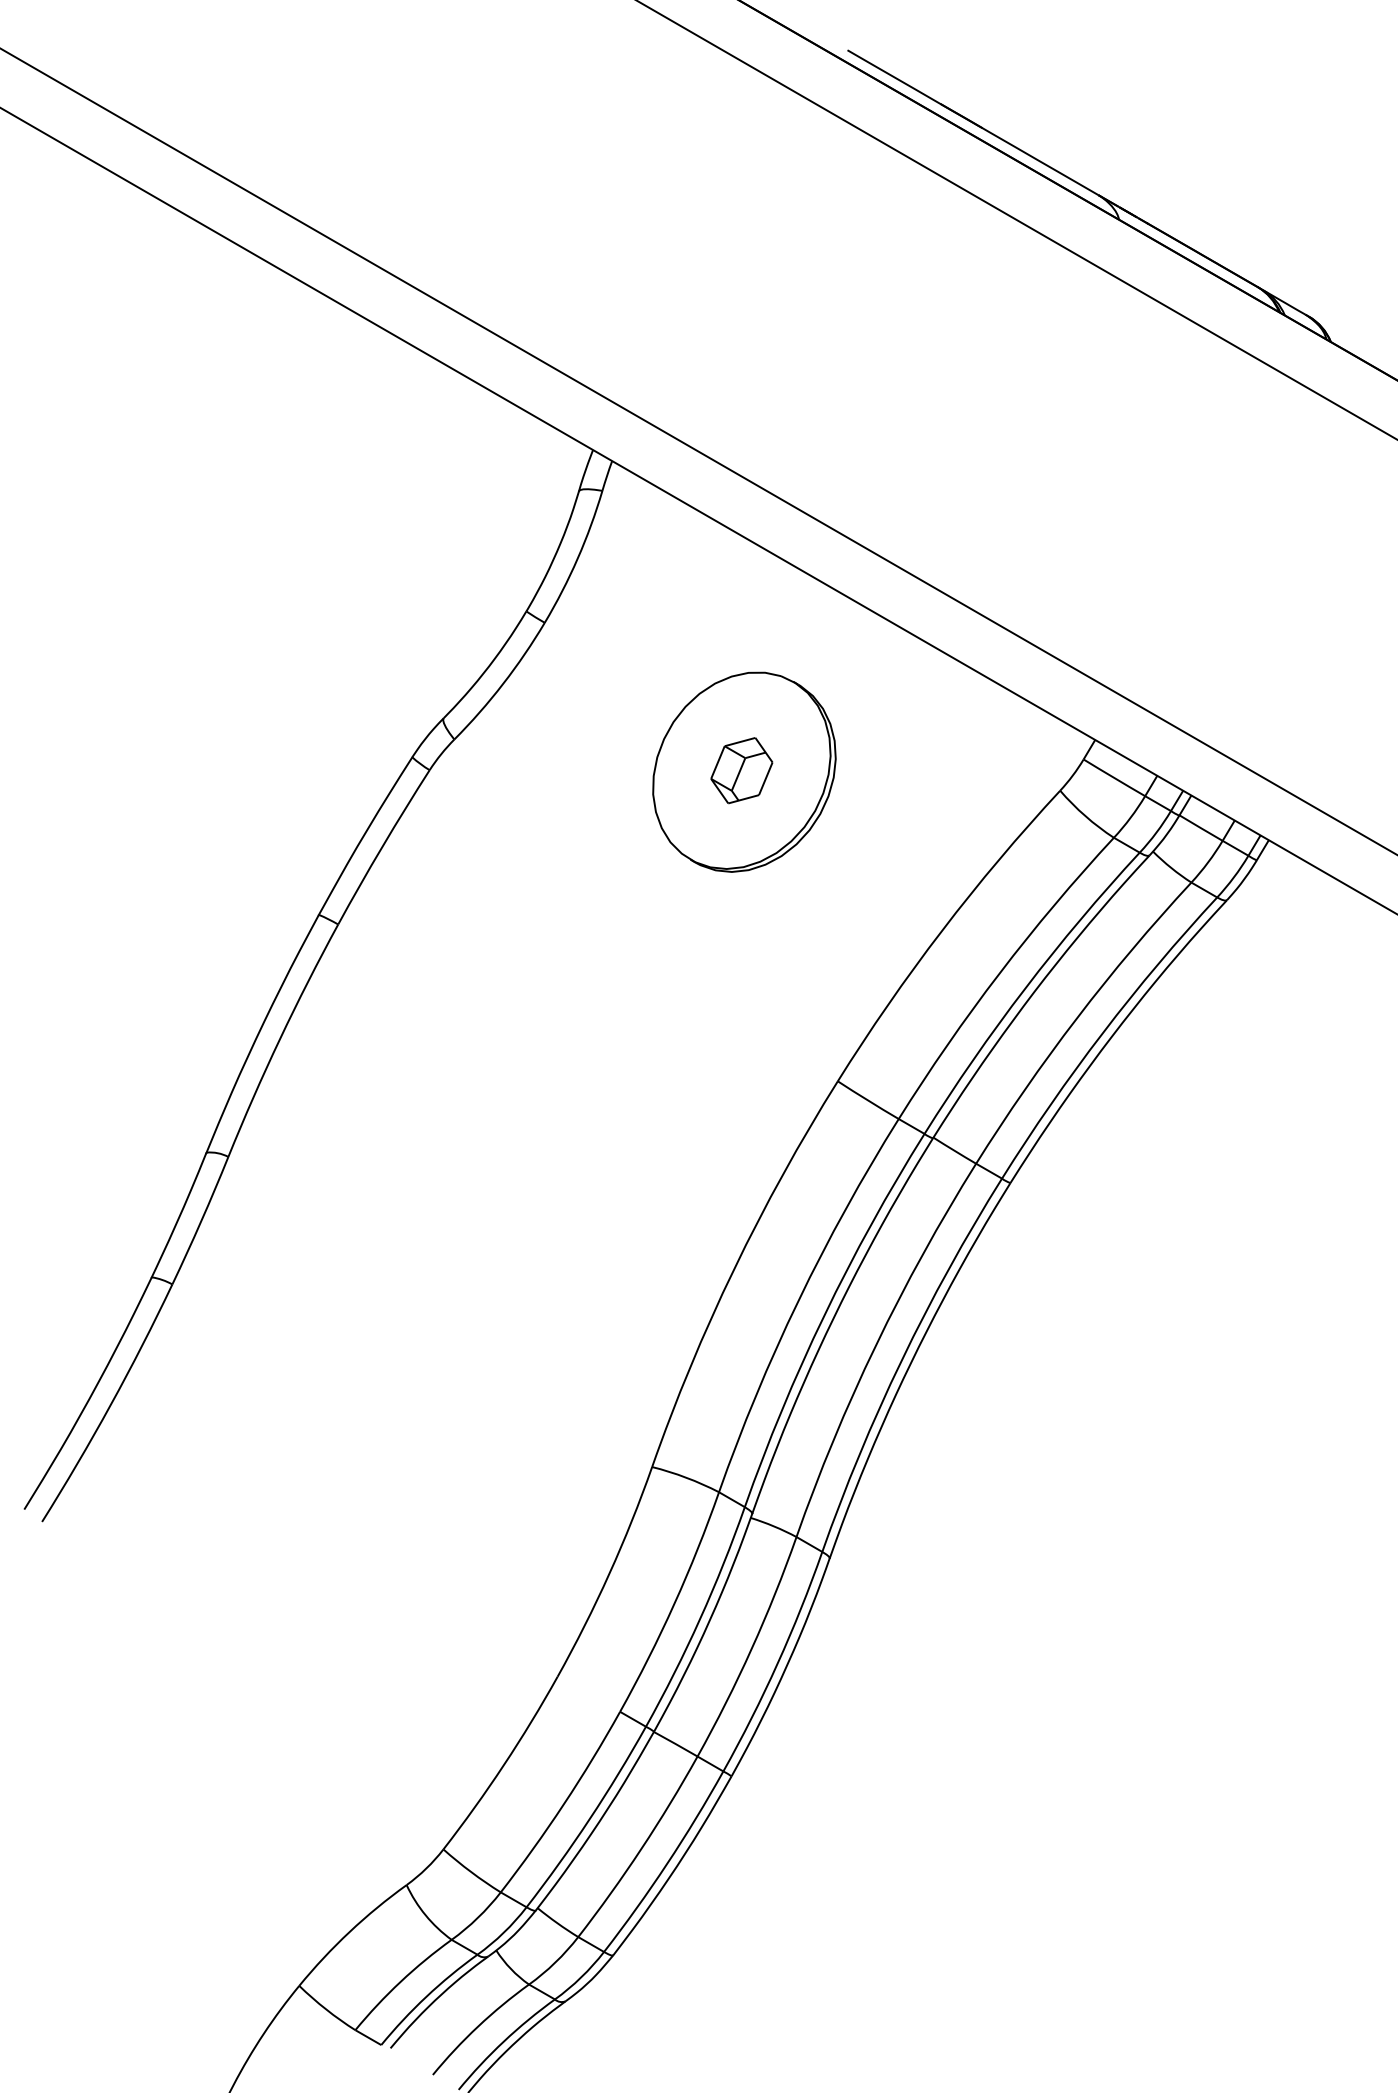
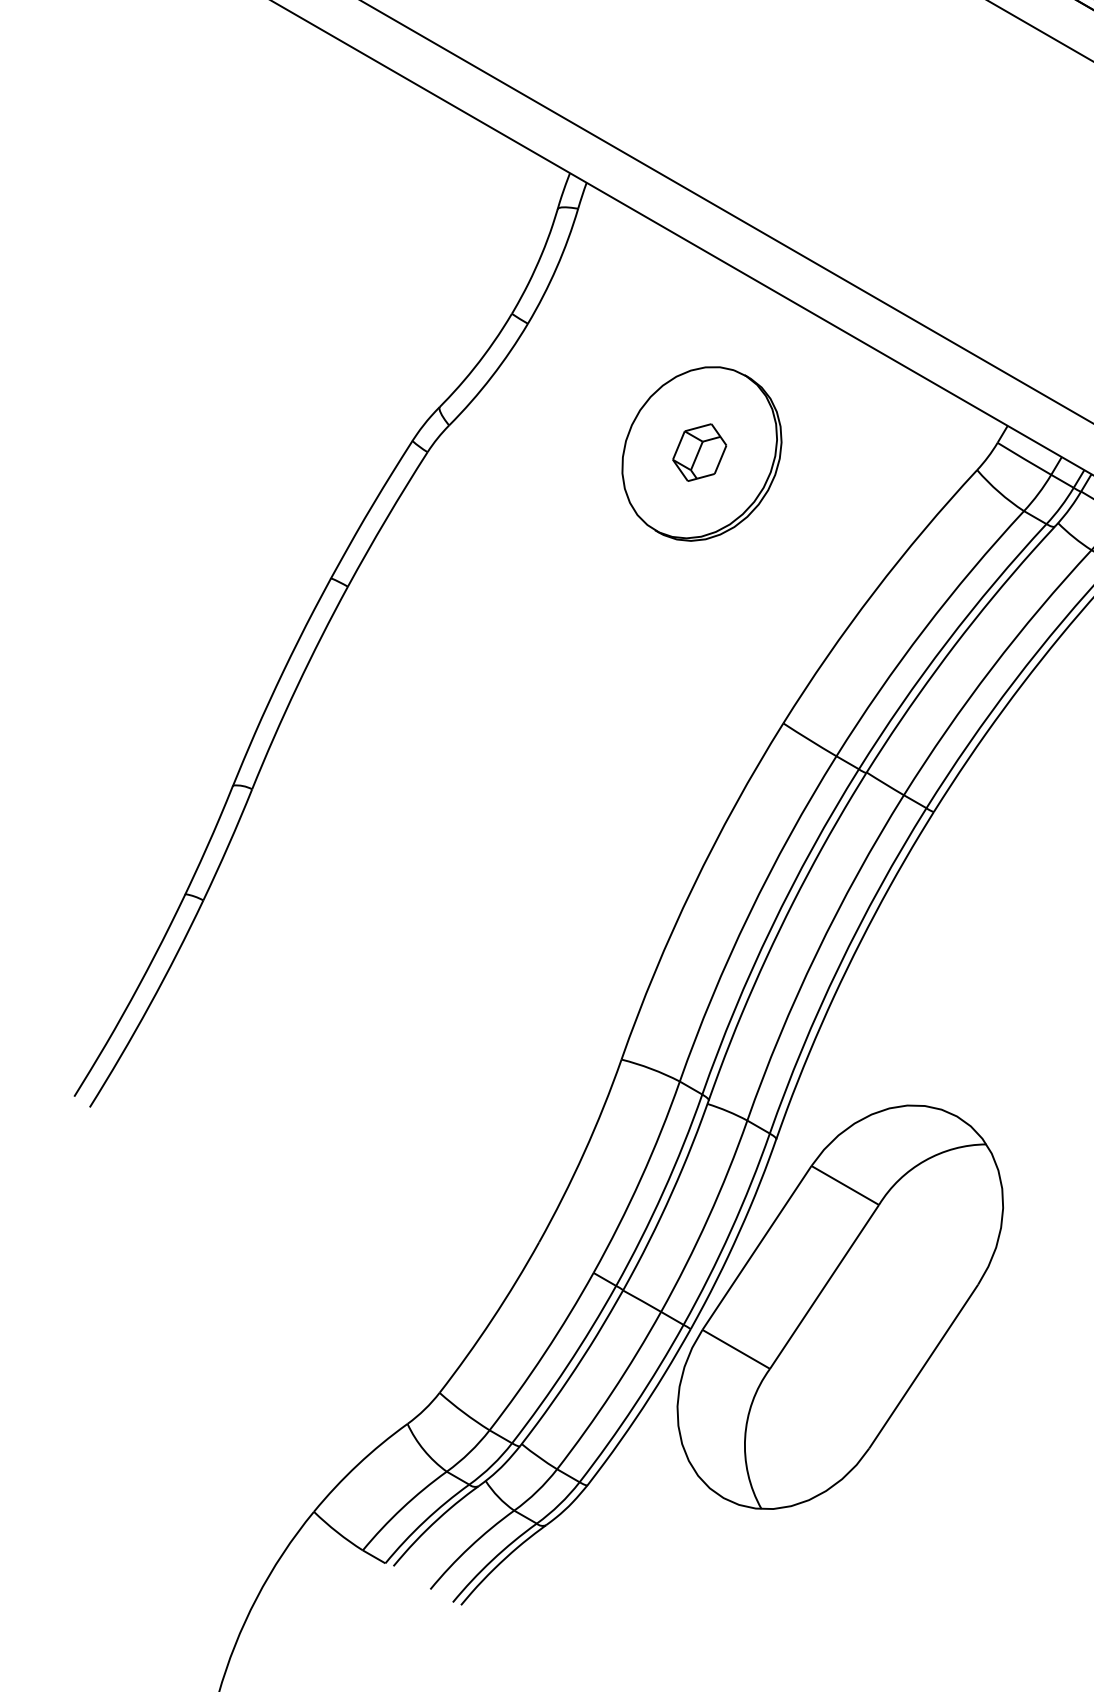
part: (902, 1750) -> (839, 1306), added

